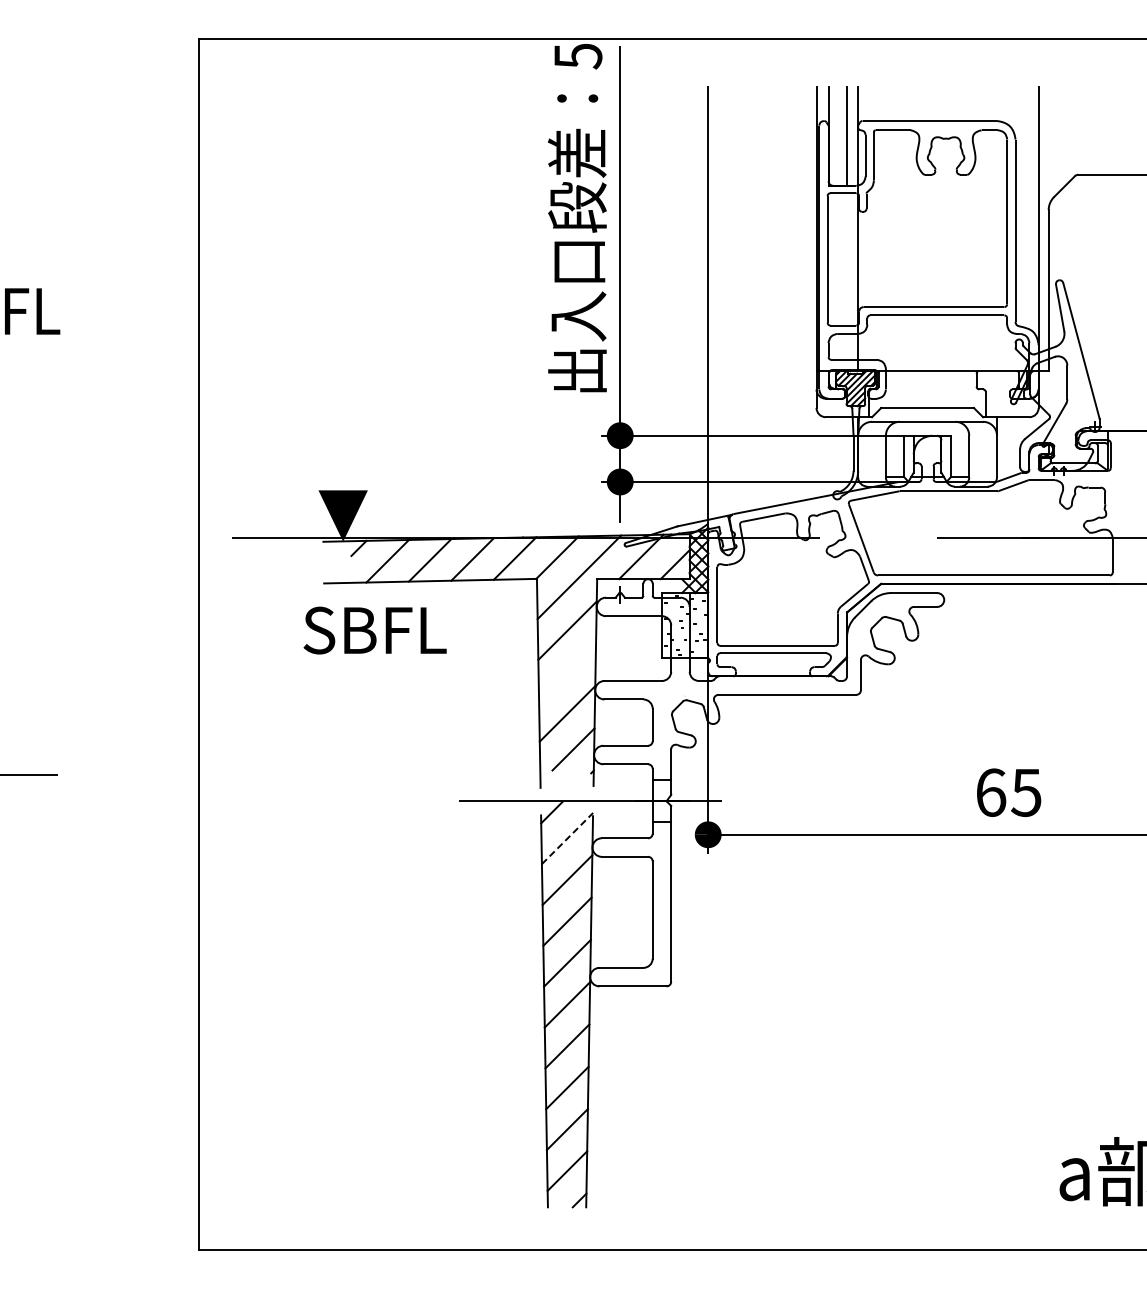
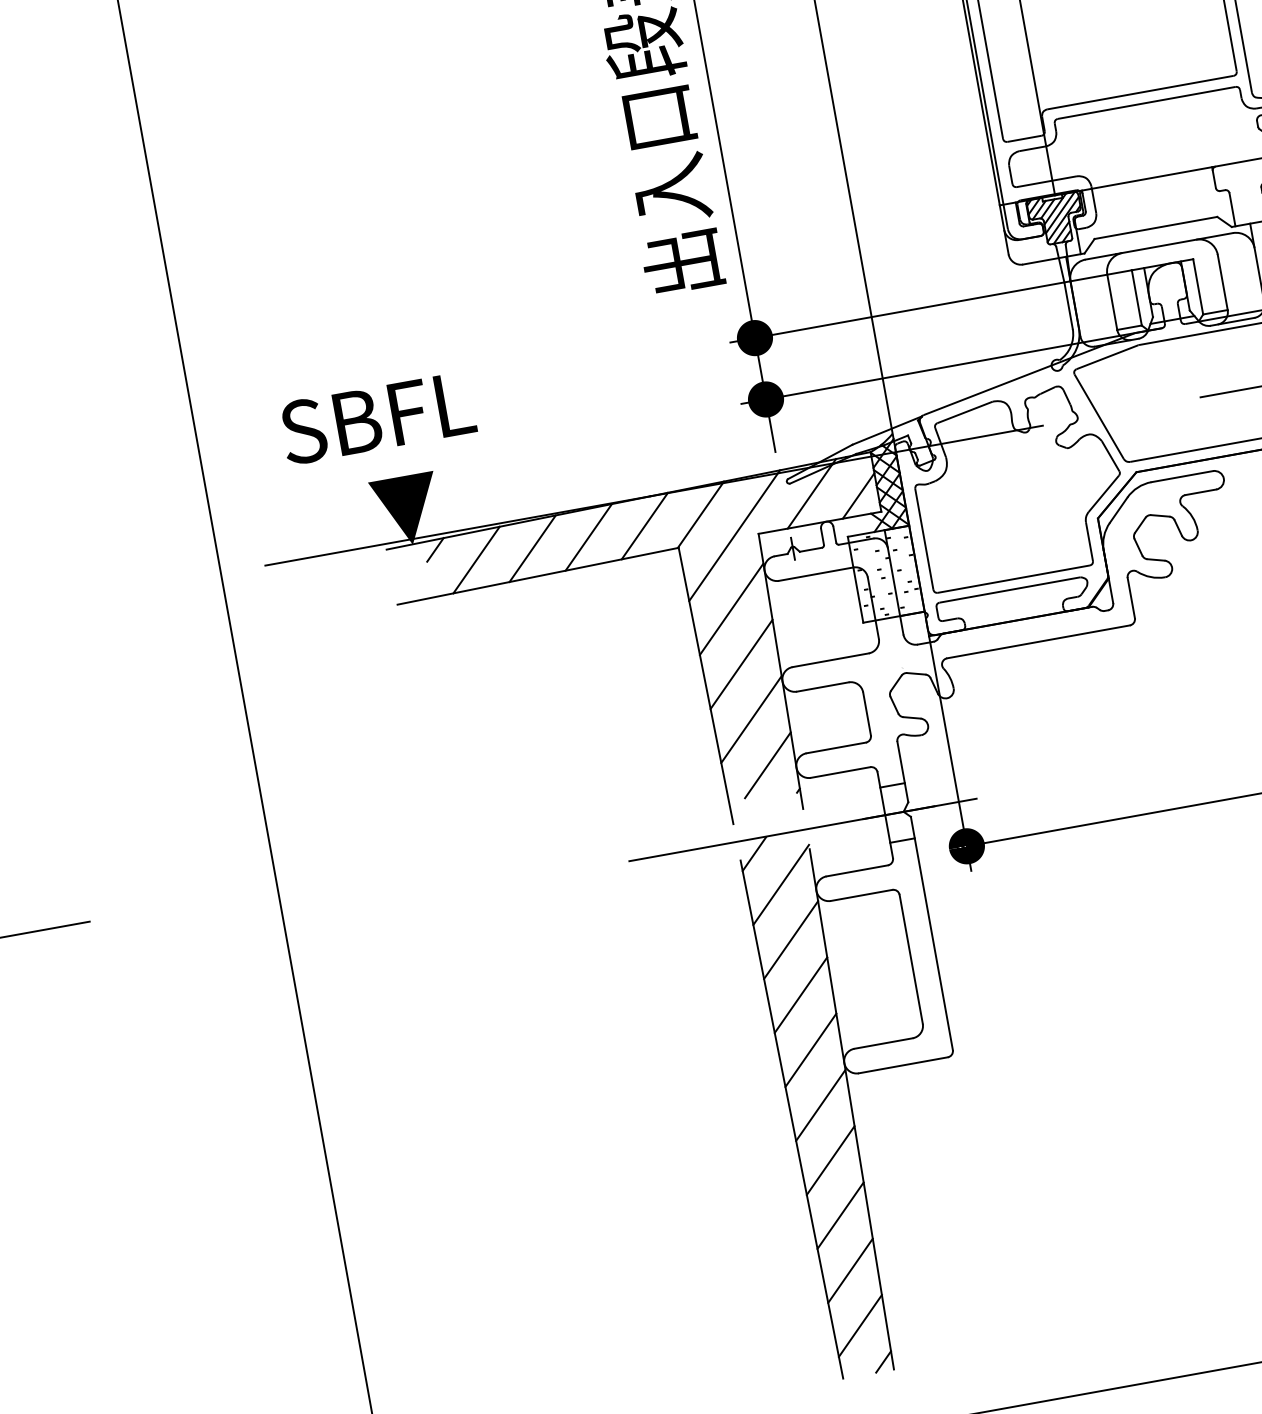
text: (374, 630) -> (376, 418), moved
line: (567, 671) -> (741, 663), added
line: (567, 838) -> (781, 884), dashed -> solid

